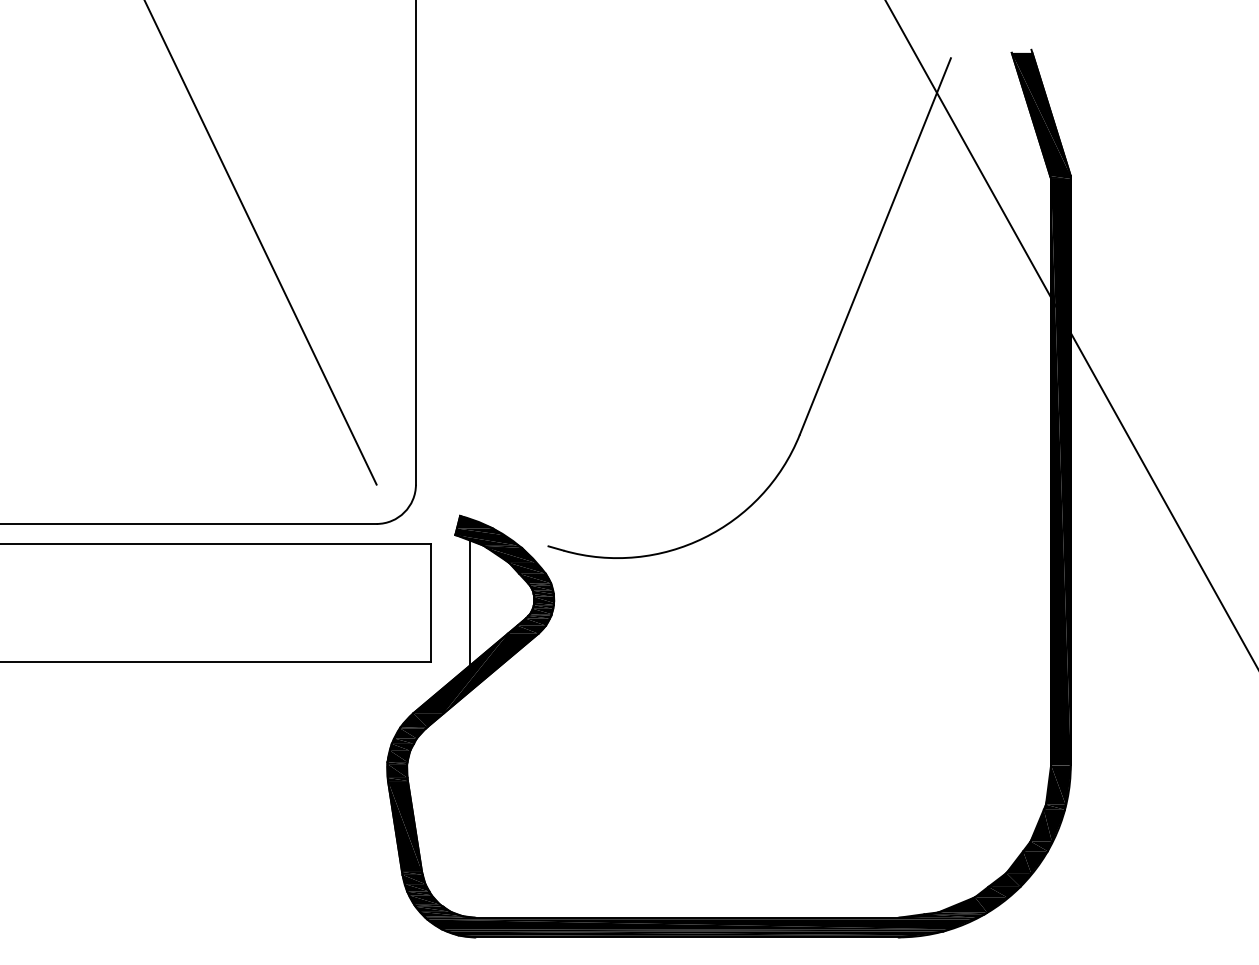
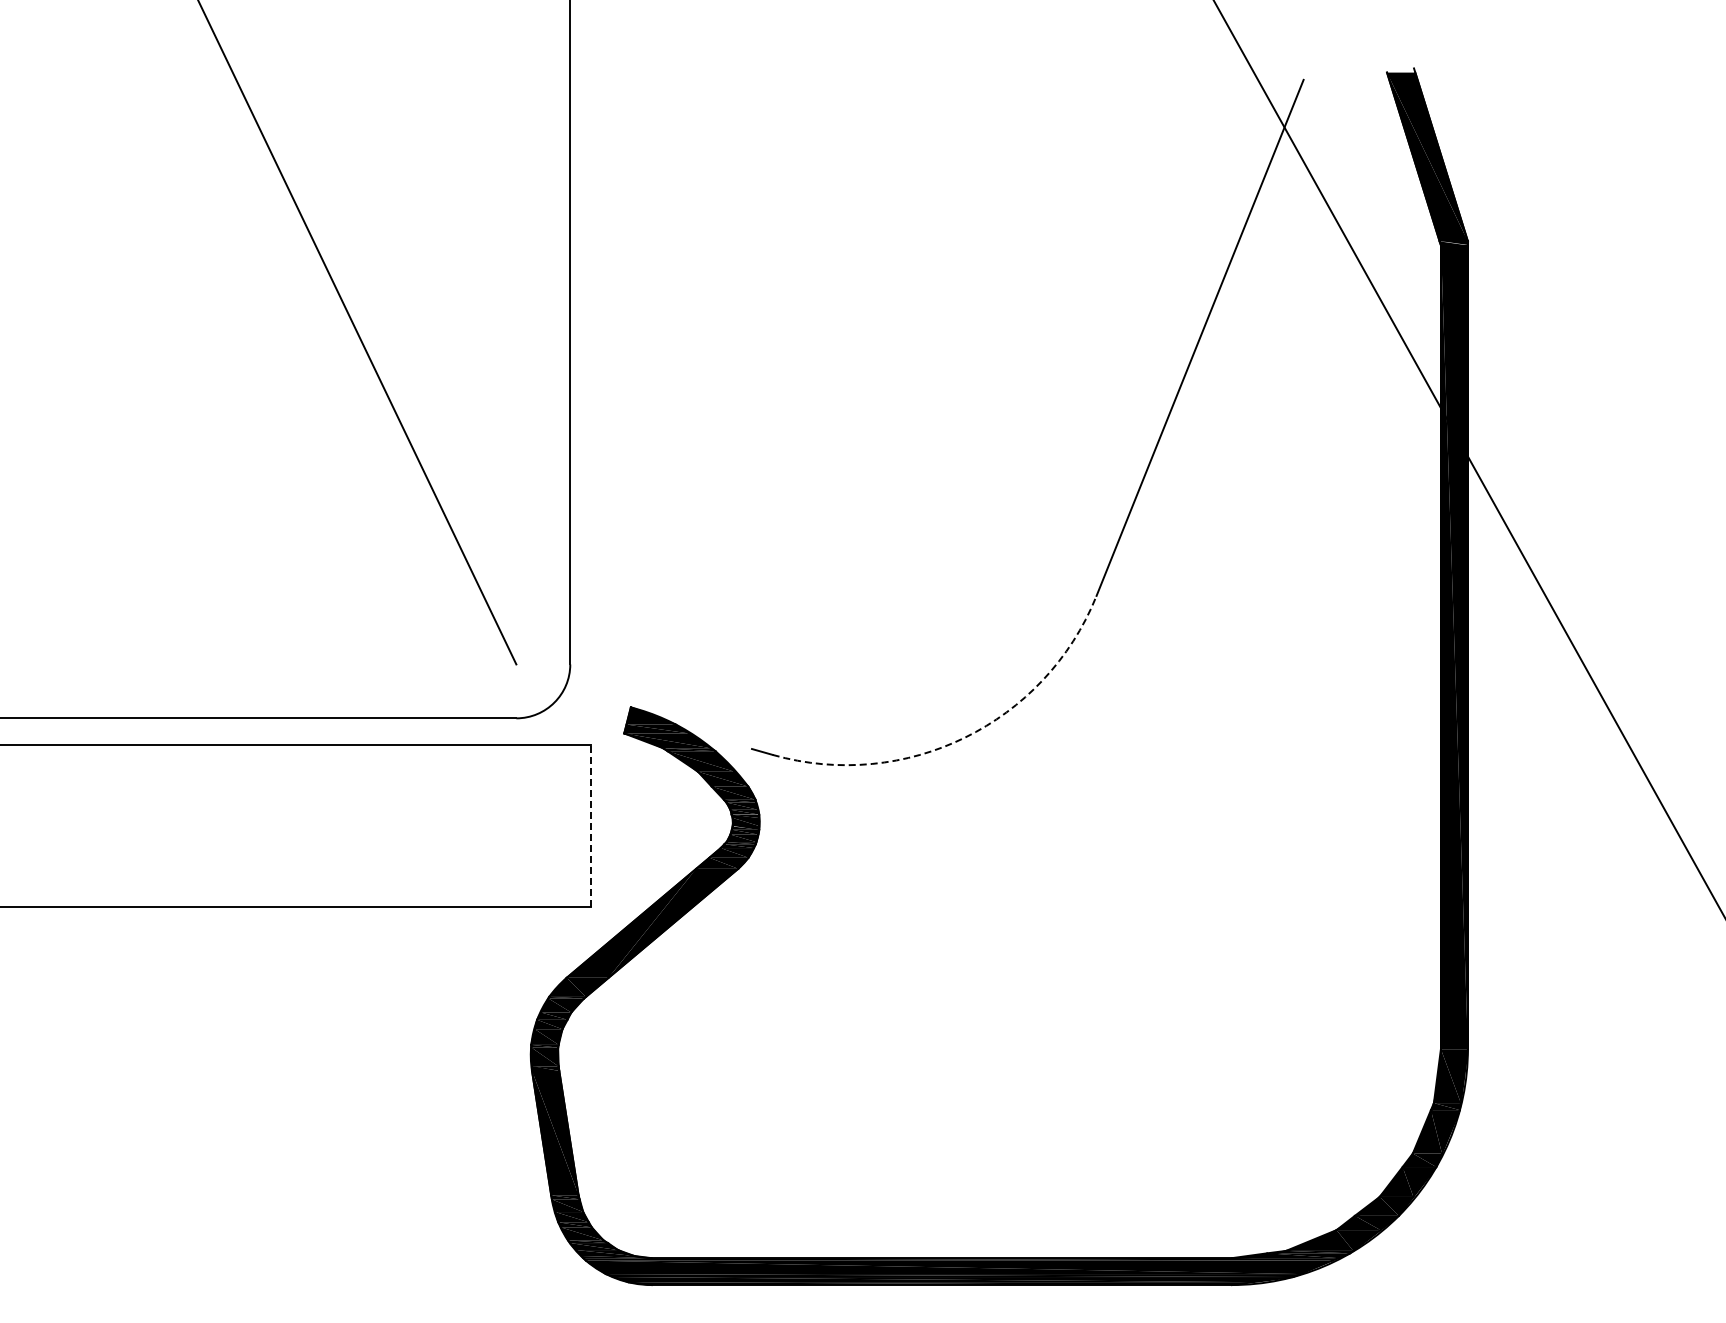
arc: (704, 537) -> (965, 737), solid -> dashed
line: (430, 602) -> (590, 826), solid -> dashed
line: (470, 602) -> (644, 825), removed

